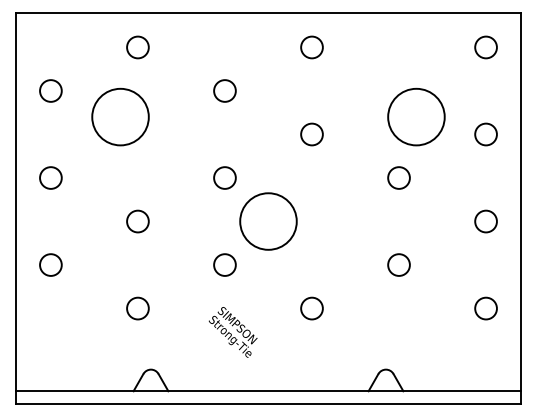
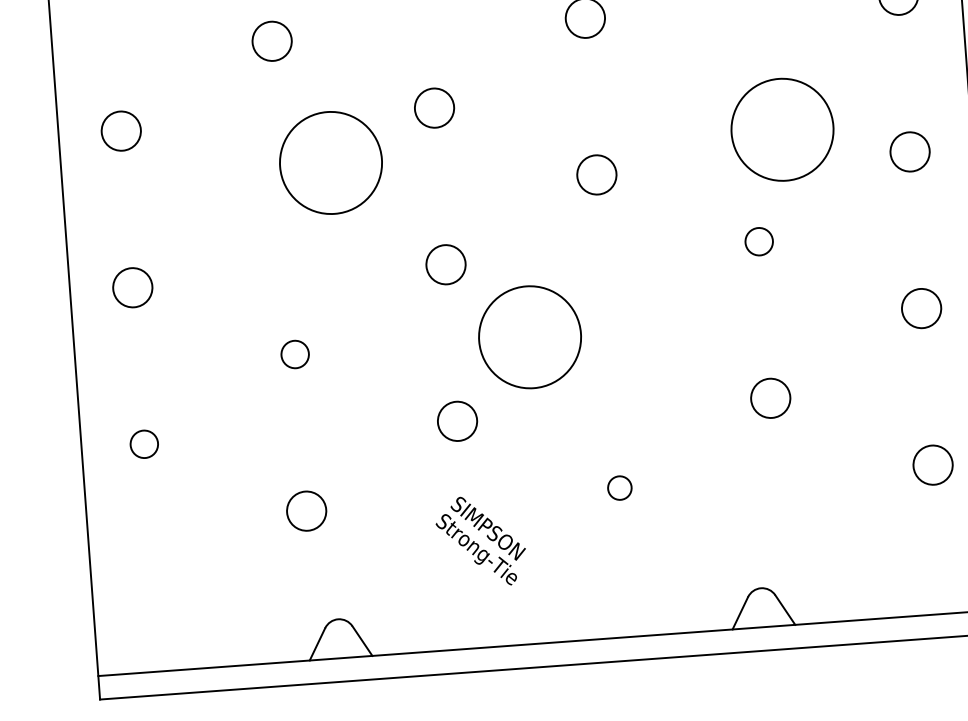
circle: (120, 116) -> (330, 161), moved
circle: (398, 177) -> (758, 240), size x0.7
circle: (137, 221) -> (294, 354), size x0.7
circle: (50, 264) -> (143, 443), size x0.7
circle: (311, 308) -> (618, 488), size x0.6

